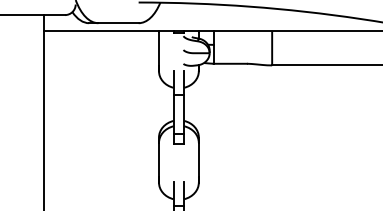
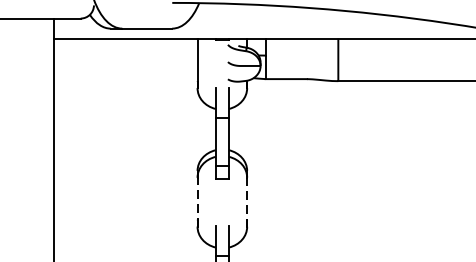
line: (159, 162) -> (198, 201), solid -> dashed
line: (198, 162) -> (246, 201), solid -> dashed

